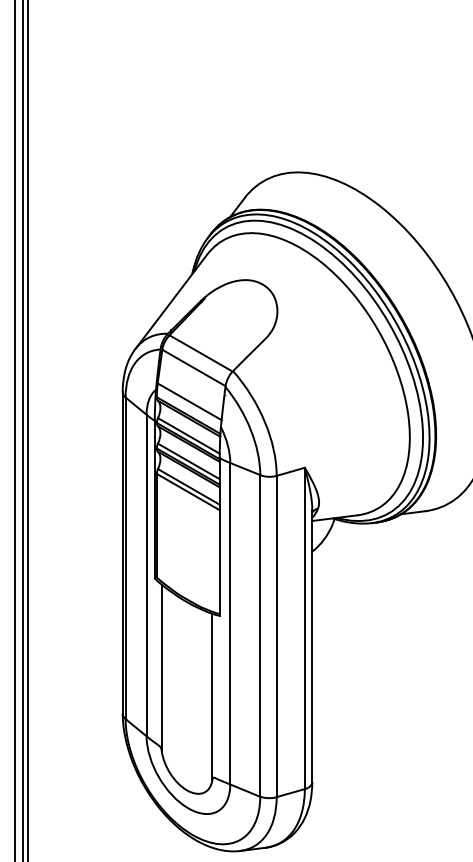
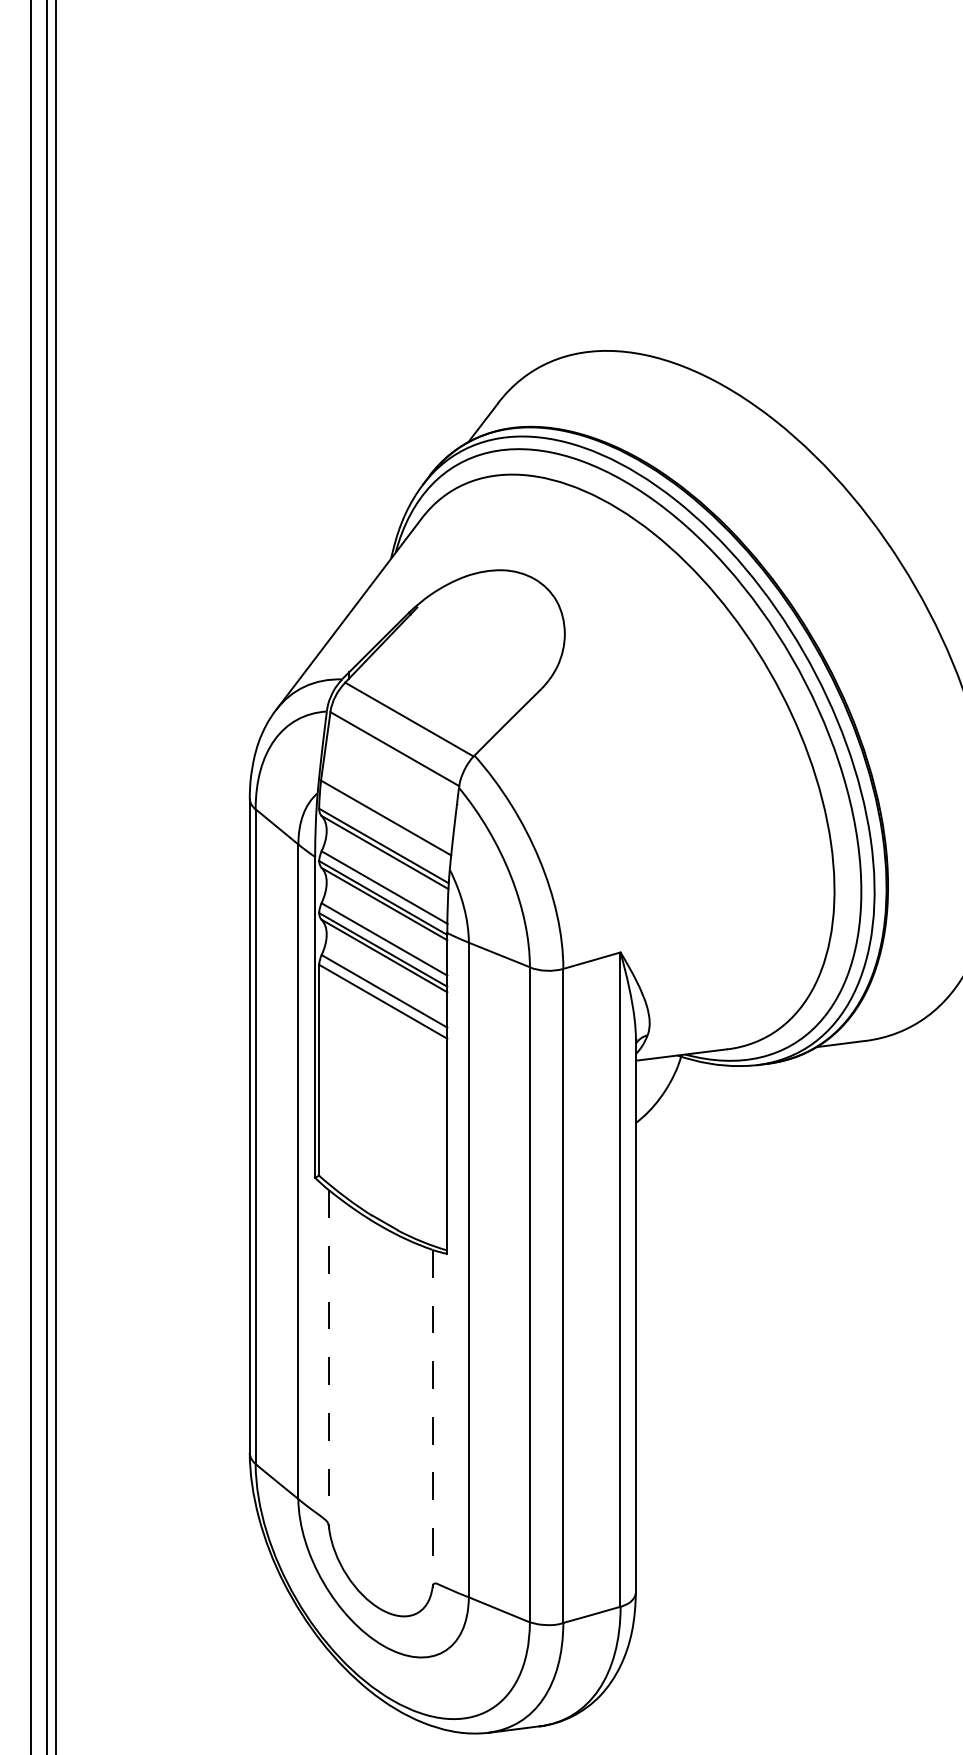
line: (161, 668) -> (328, 1361), solid -> dashed
line: (212, 697) -> (432, 1420), solid -> dashed

